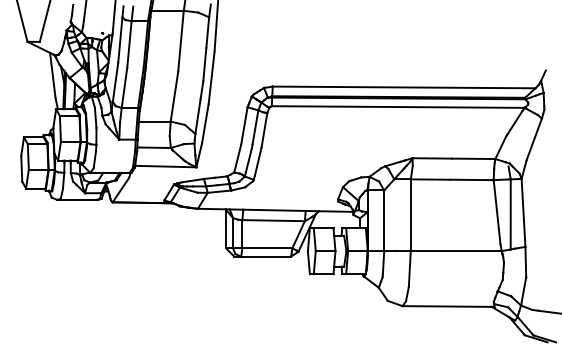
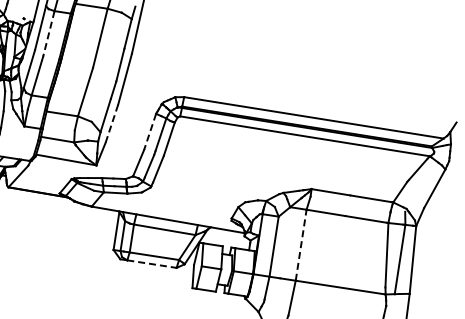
line: (129, 44) -> (48, 33), solid -> dashed
line: (205, 123) -> (112, 123), solid -> dashed
line: (244, 126) -> (150, 132), solid -> dashed
line: (410, 215) -> (300, 245), solid -> dashed
line: (266, 256) -> (152, 264), solid -> dashed

